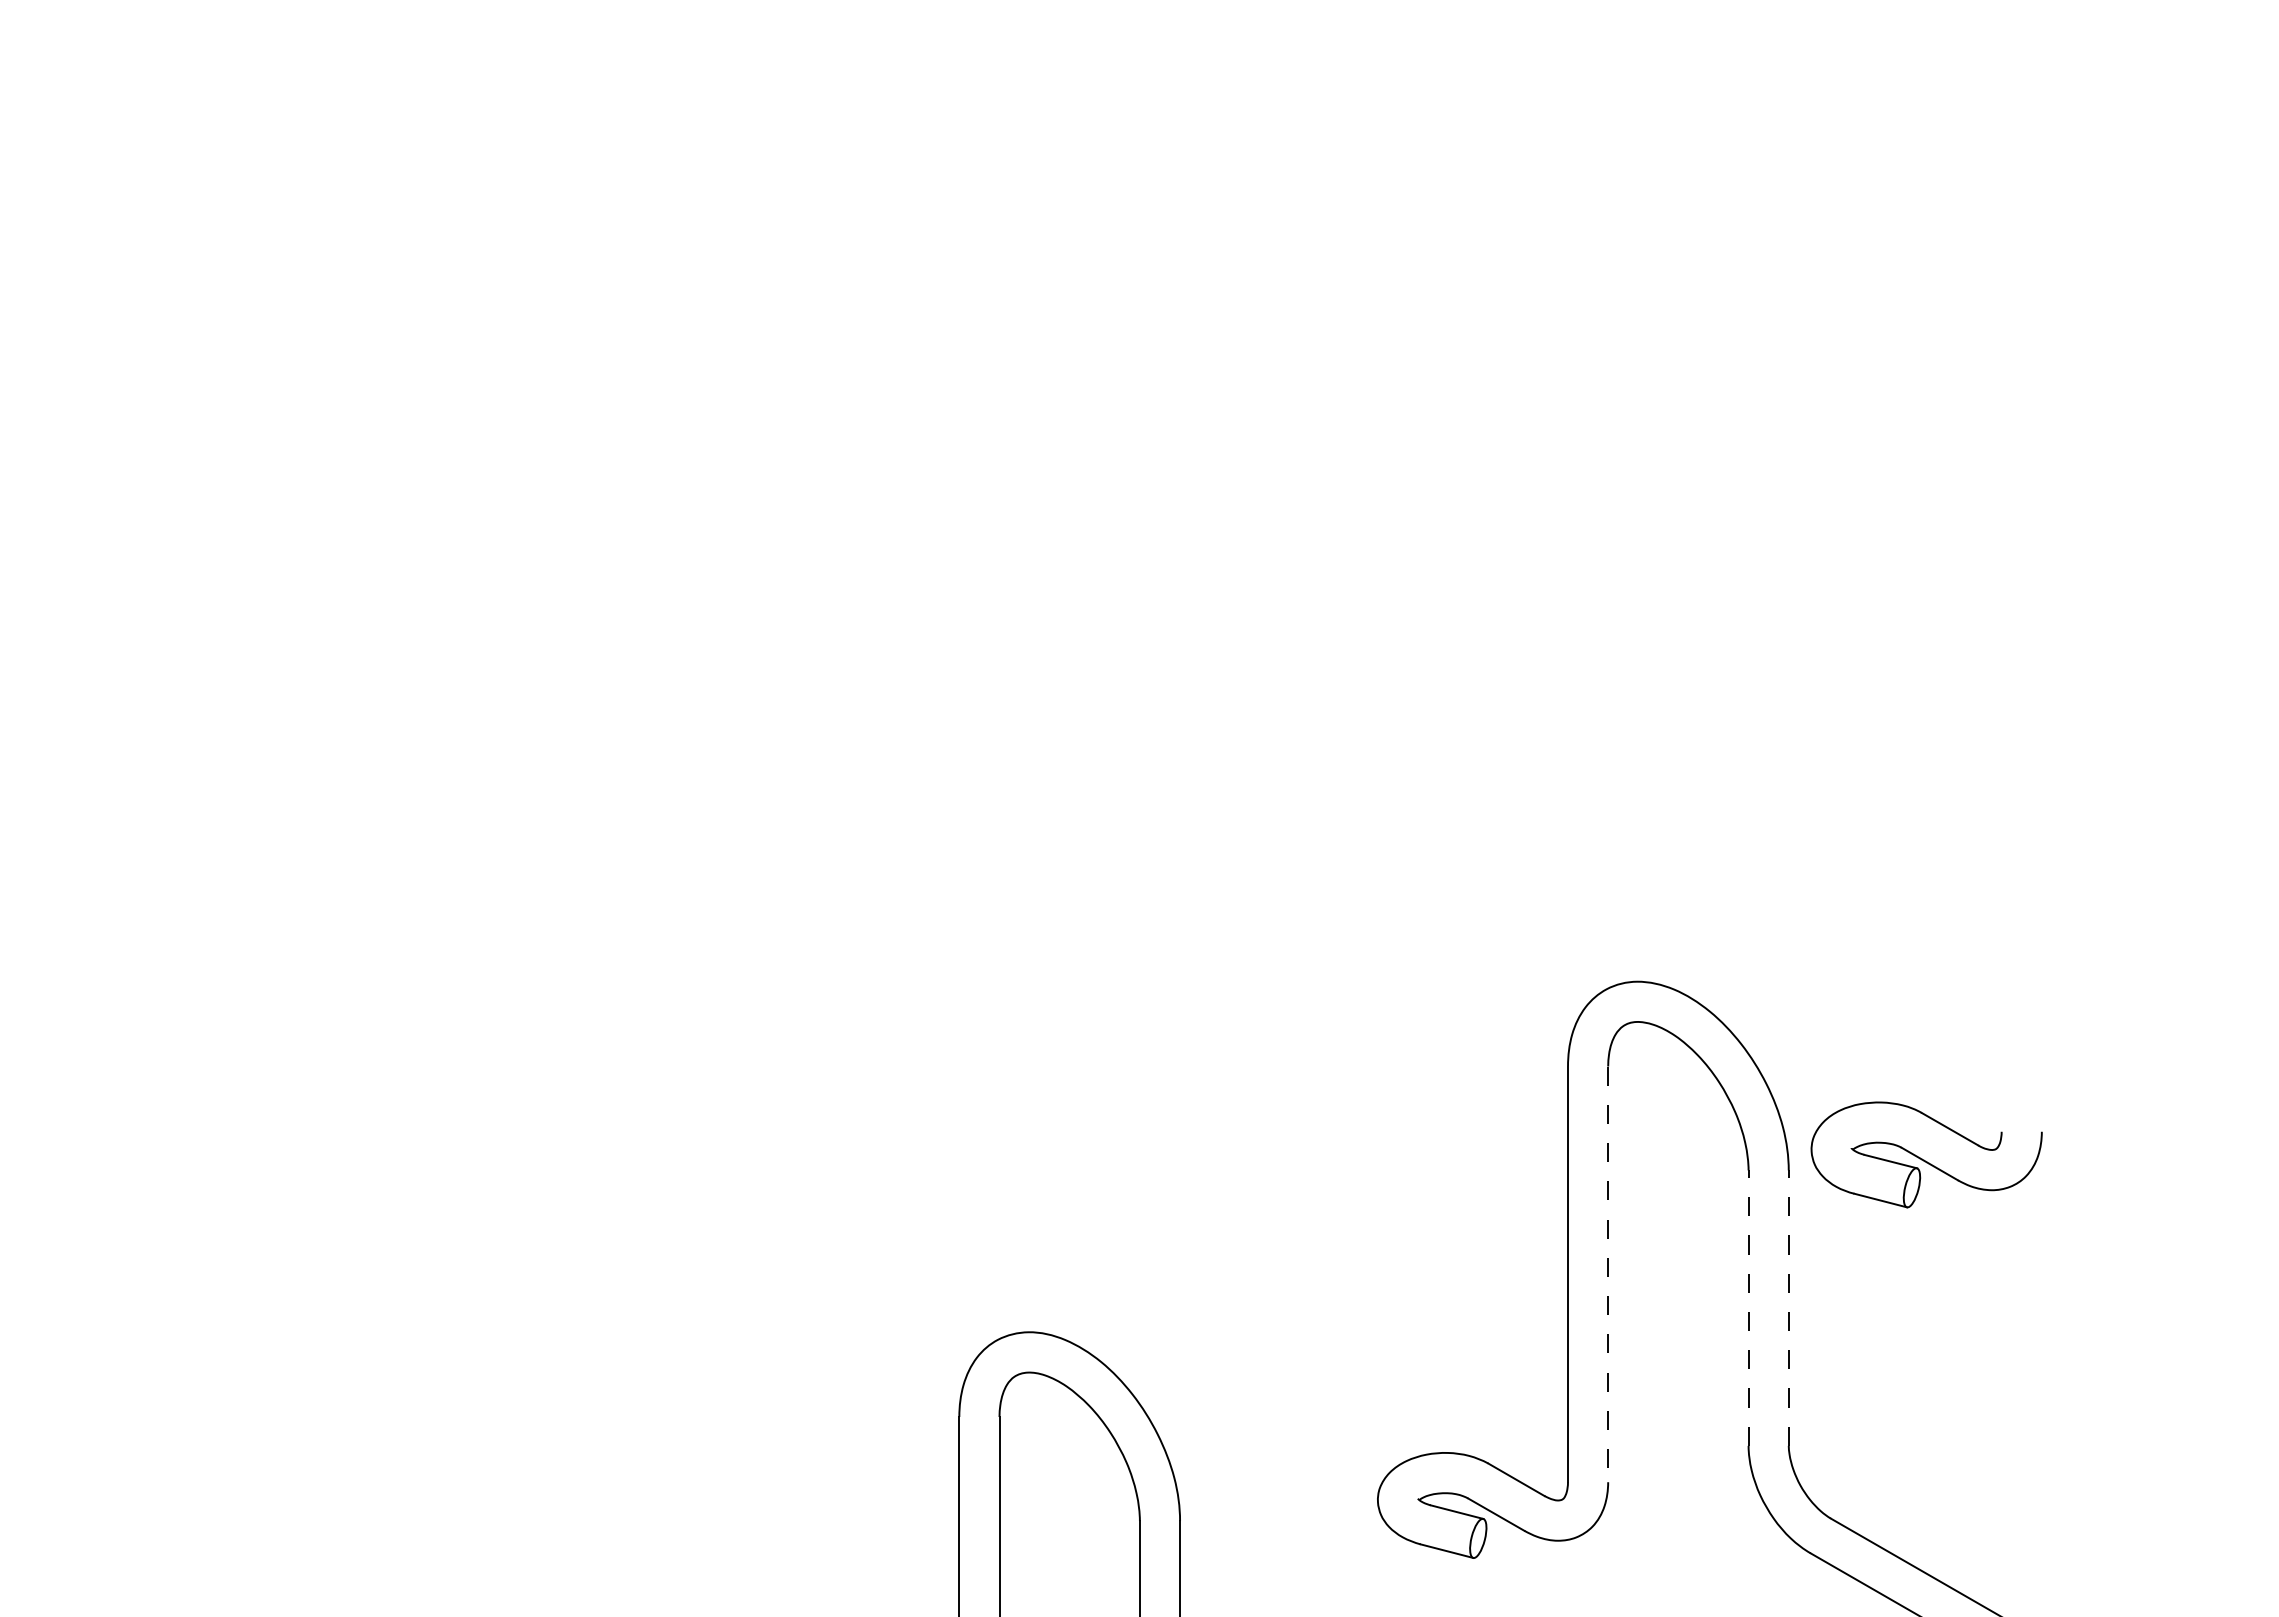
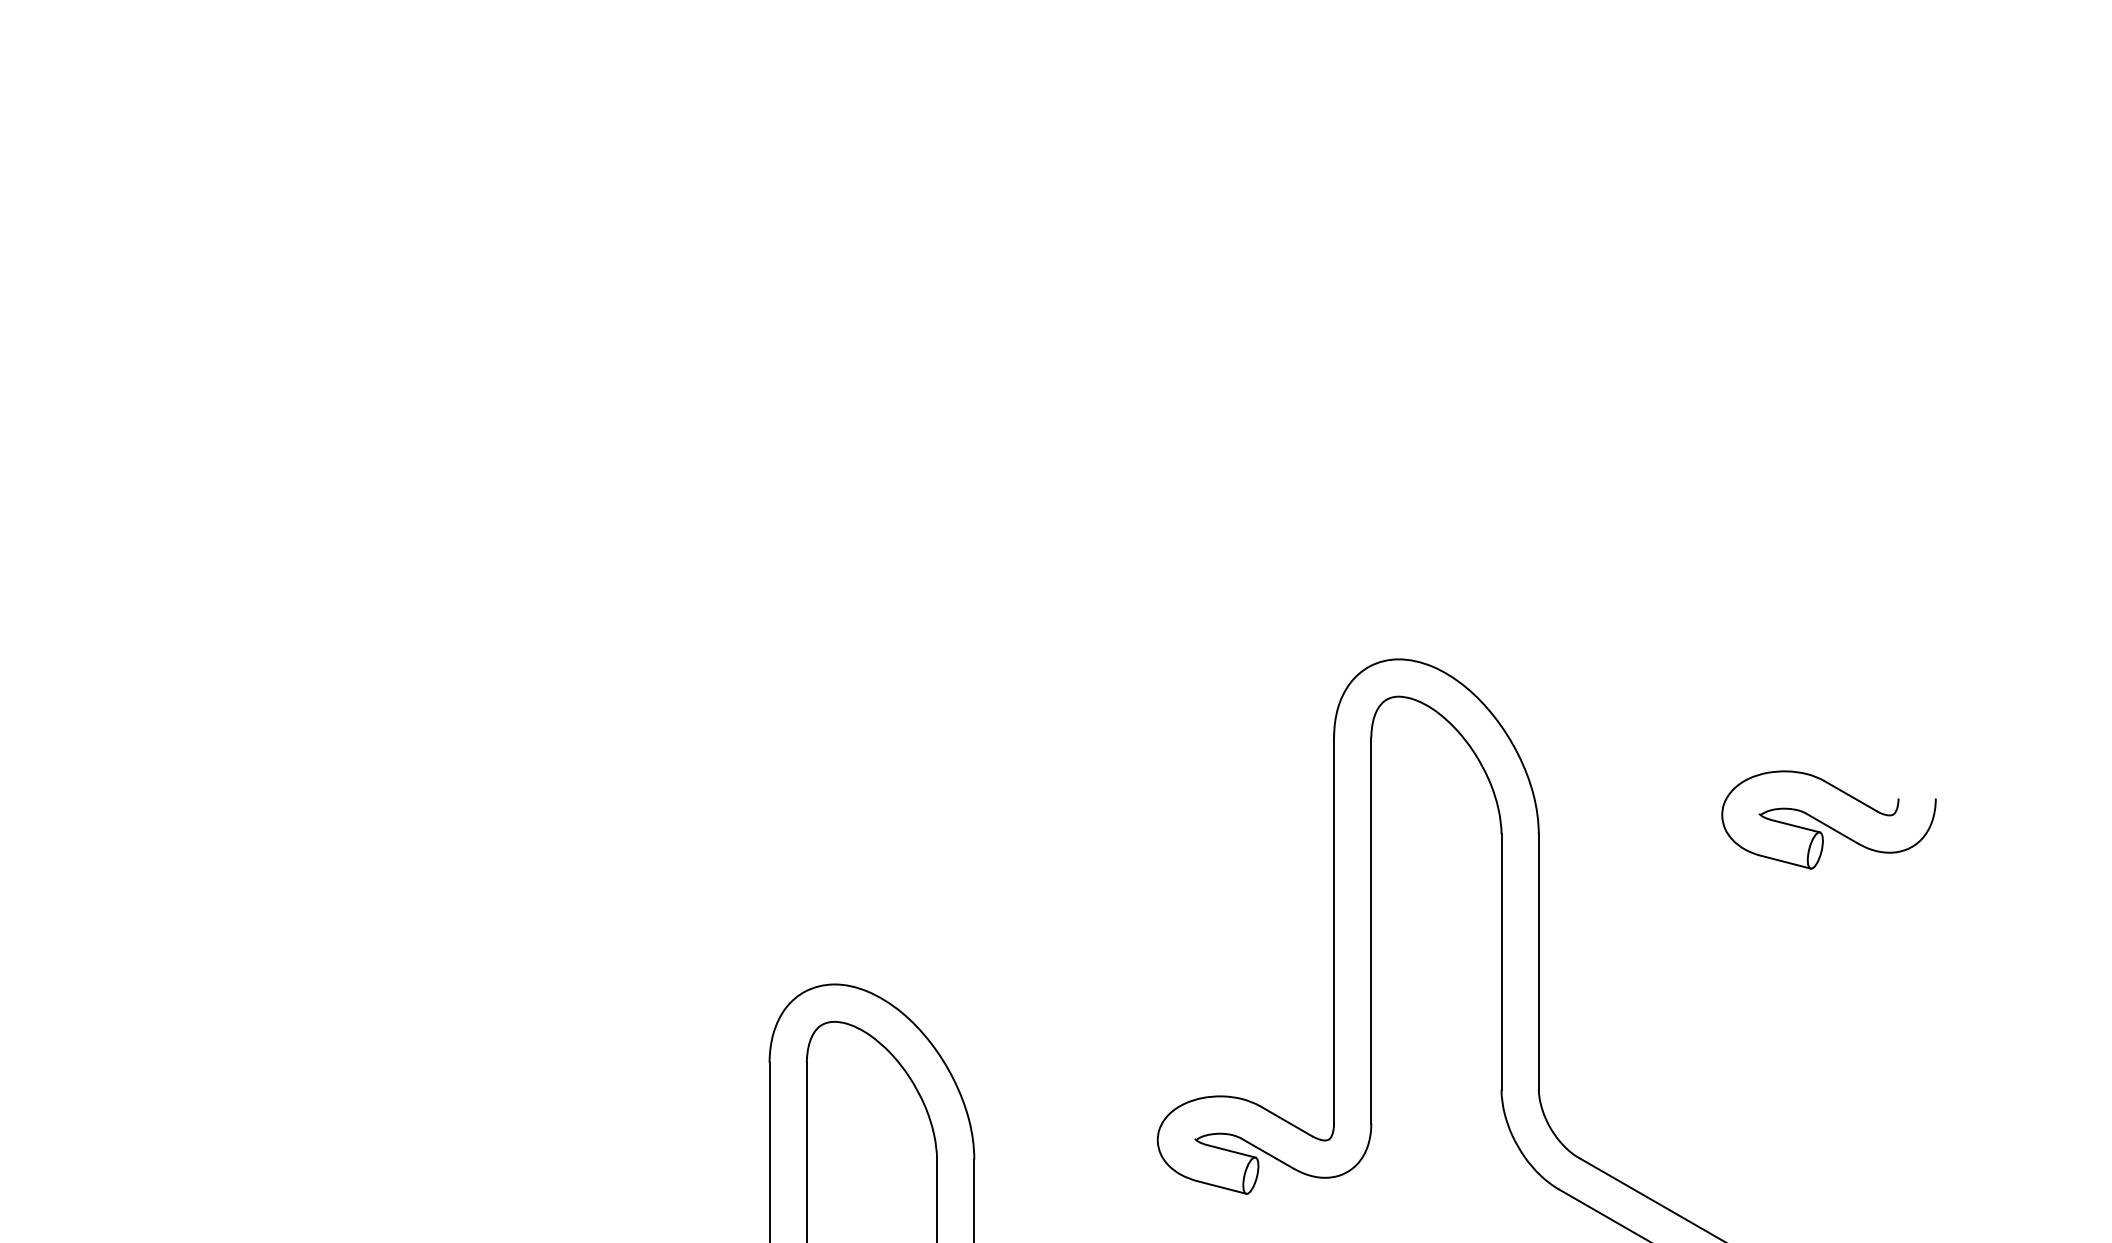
part: (1926, 1154) -> (1828, 819), moved
line: (1608, 1274) -> (1371, 930), dashed -> solid
line: (1748, 1308) -> (1501, 962), dashed -> solid
line: (1788, 1308) -> (1538, 962), dashed -> solid

